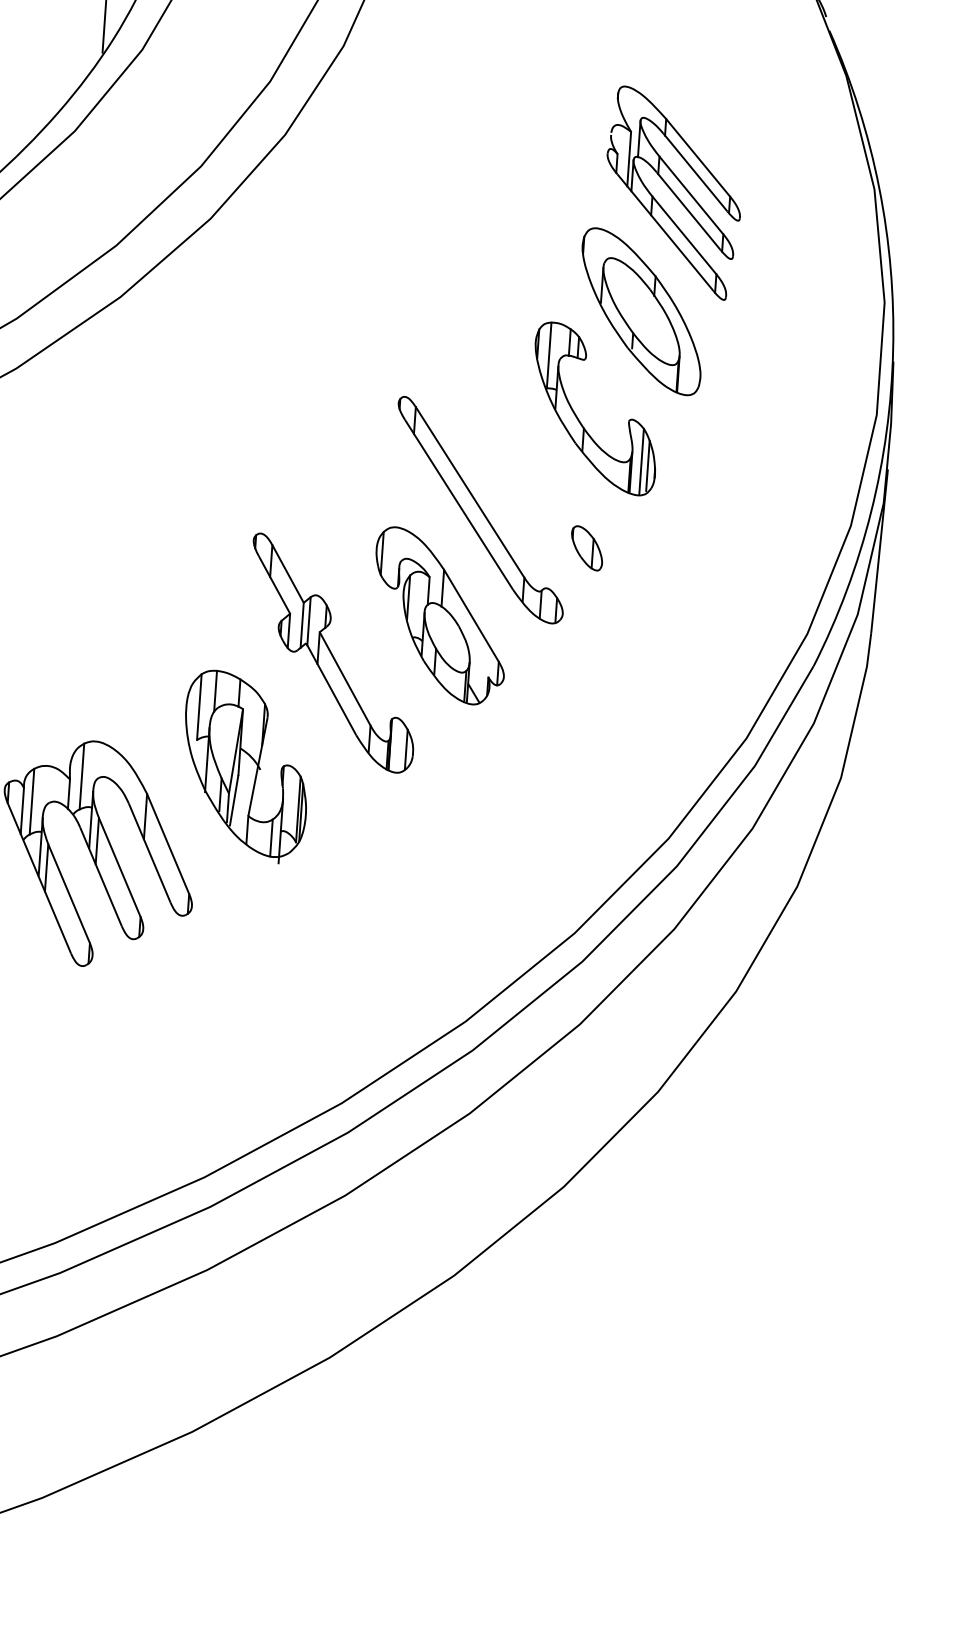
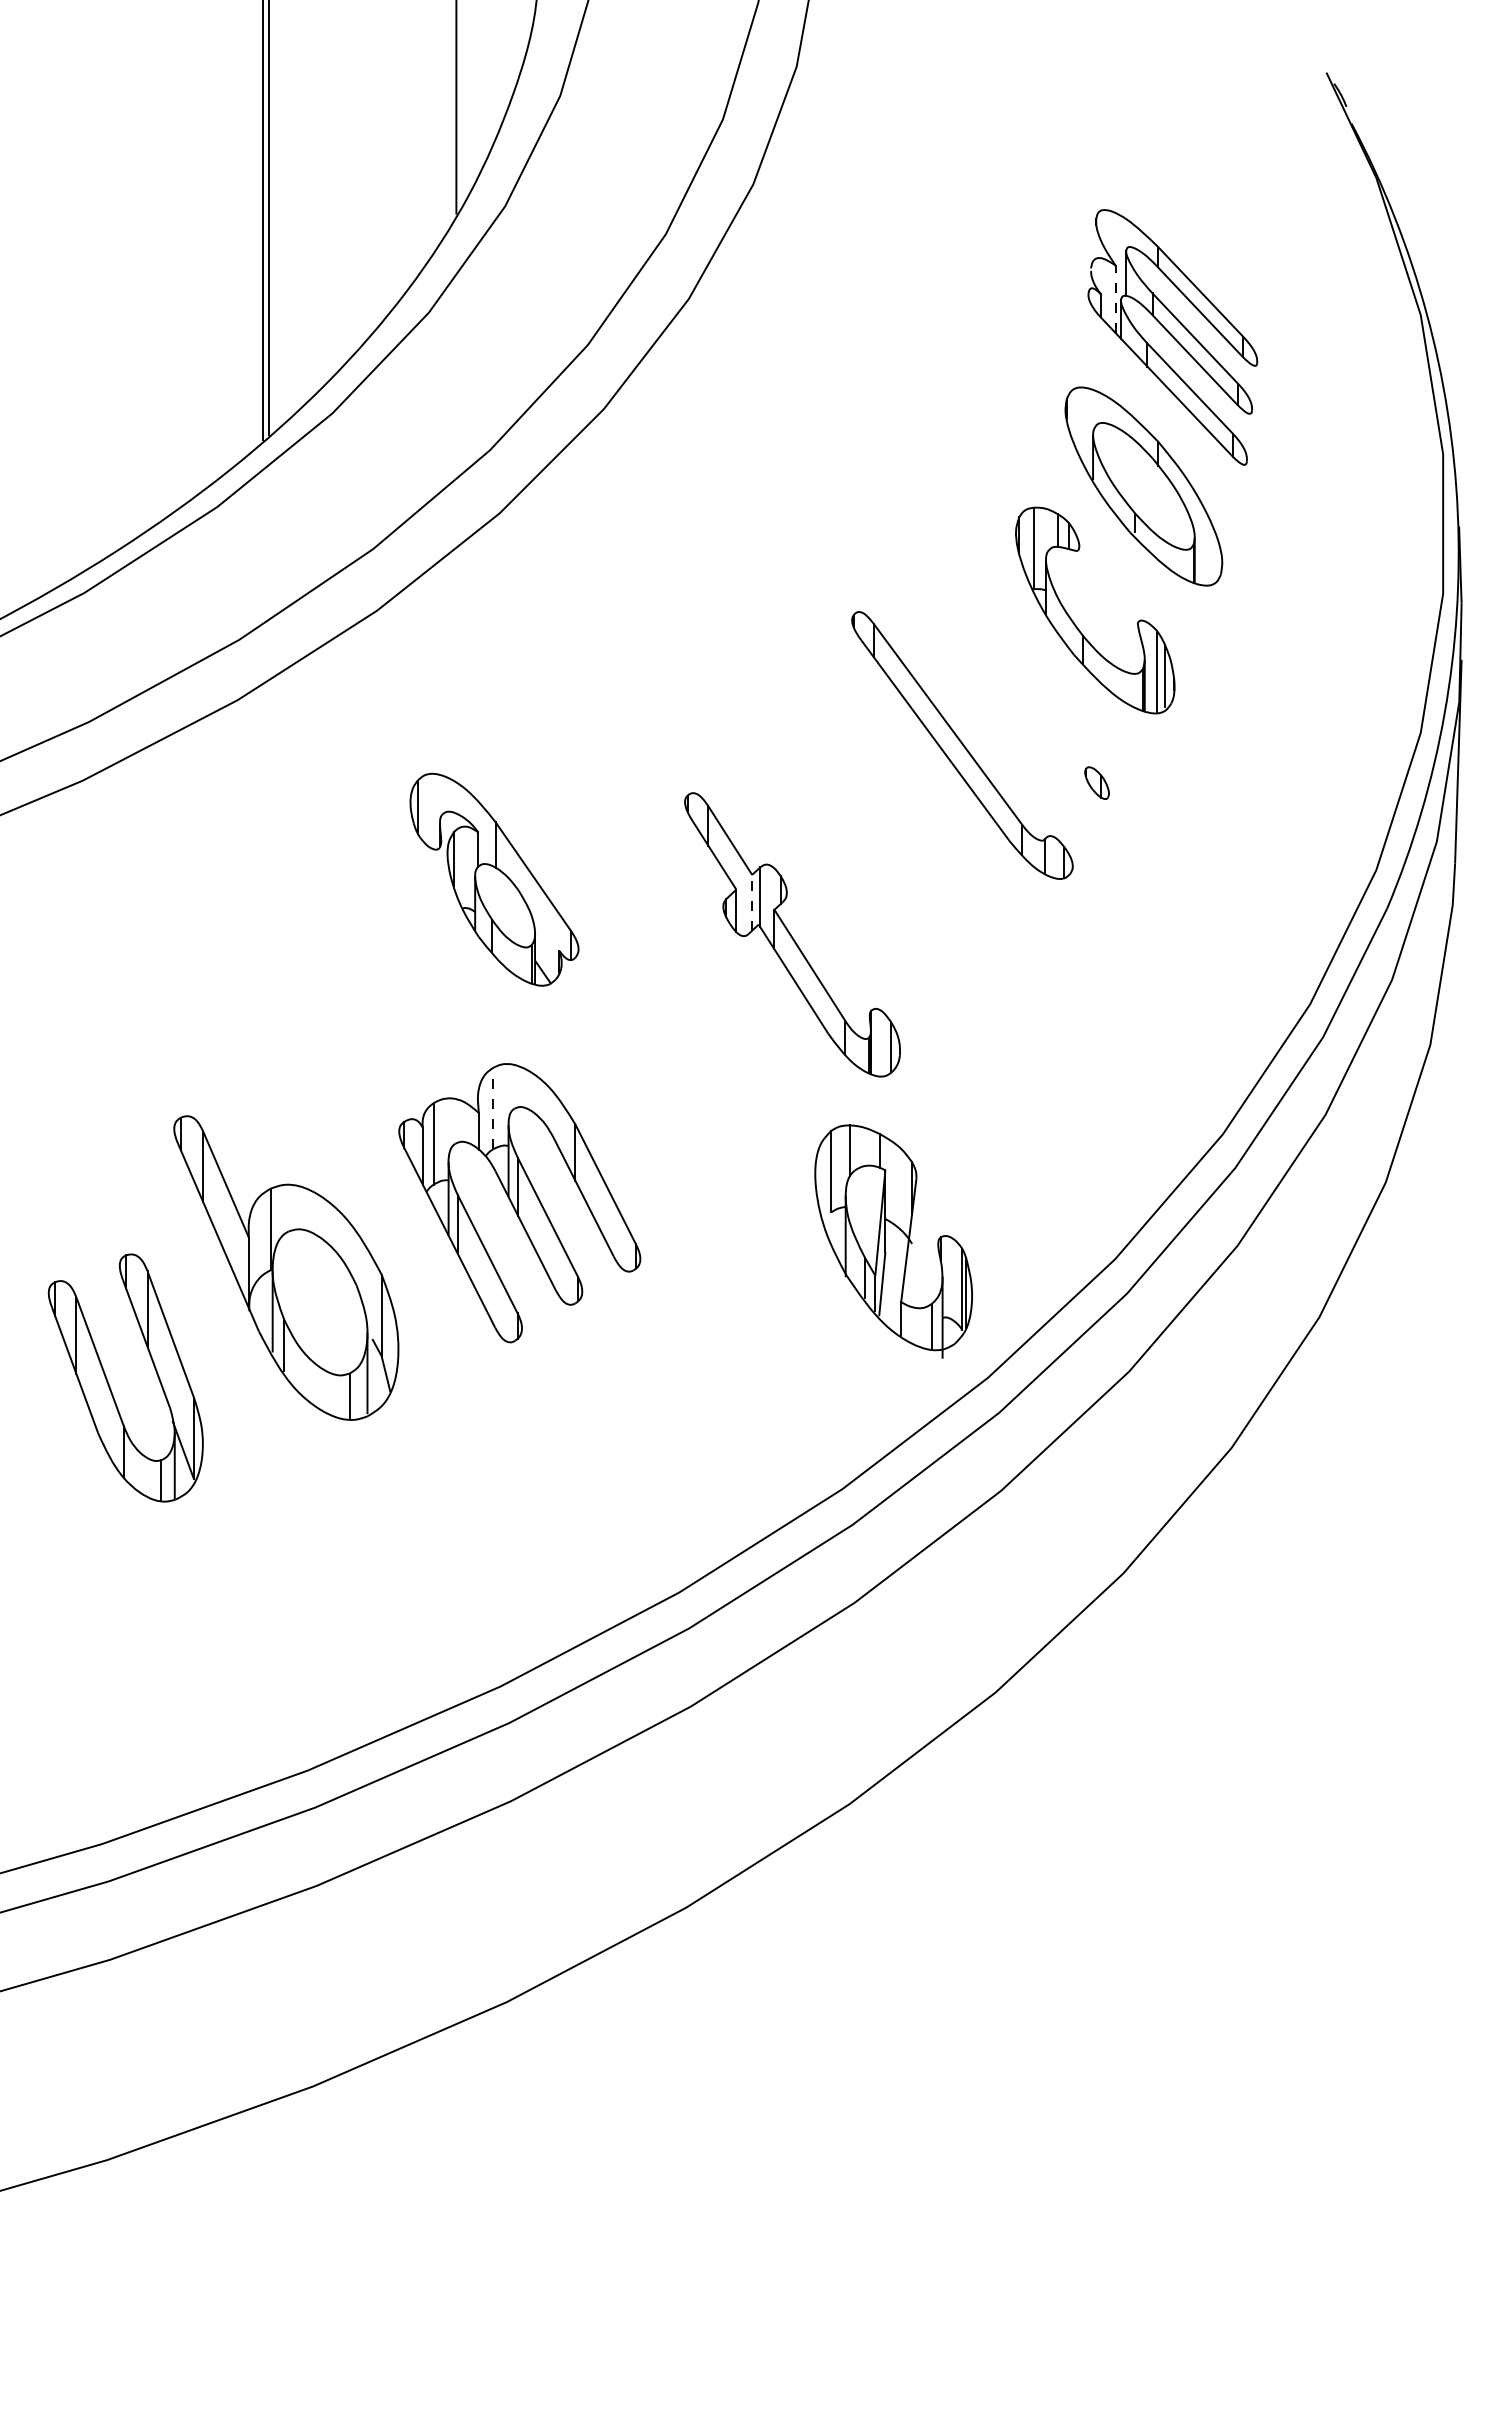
line: (629, 159) -> (1115, 299), solid -> dashed
part: (586, 547) -> (1096, 782), size x0.6
part: (440, 616) -> (494, 879), moved
line: (302, 625) -> (752, 902), solid -> dashed
part: (245, 766) -> (893, 1241), moved
line: (82, 776) -> (493, 1108), solid -> dashed

